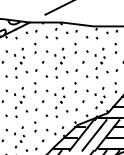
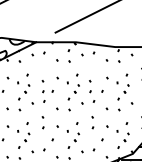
part: (35, 47) -> (43, 85), moved
part: (75, 47) -> (90, 85), moved

